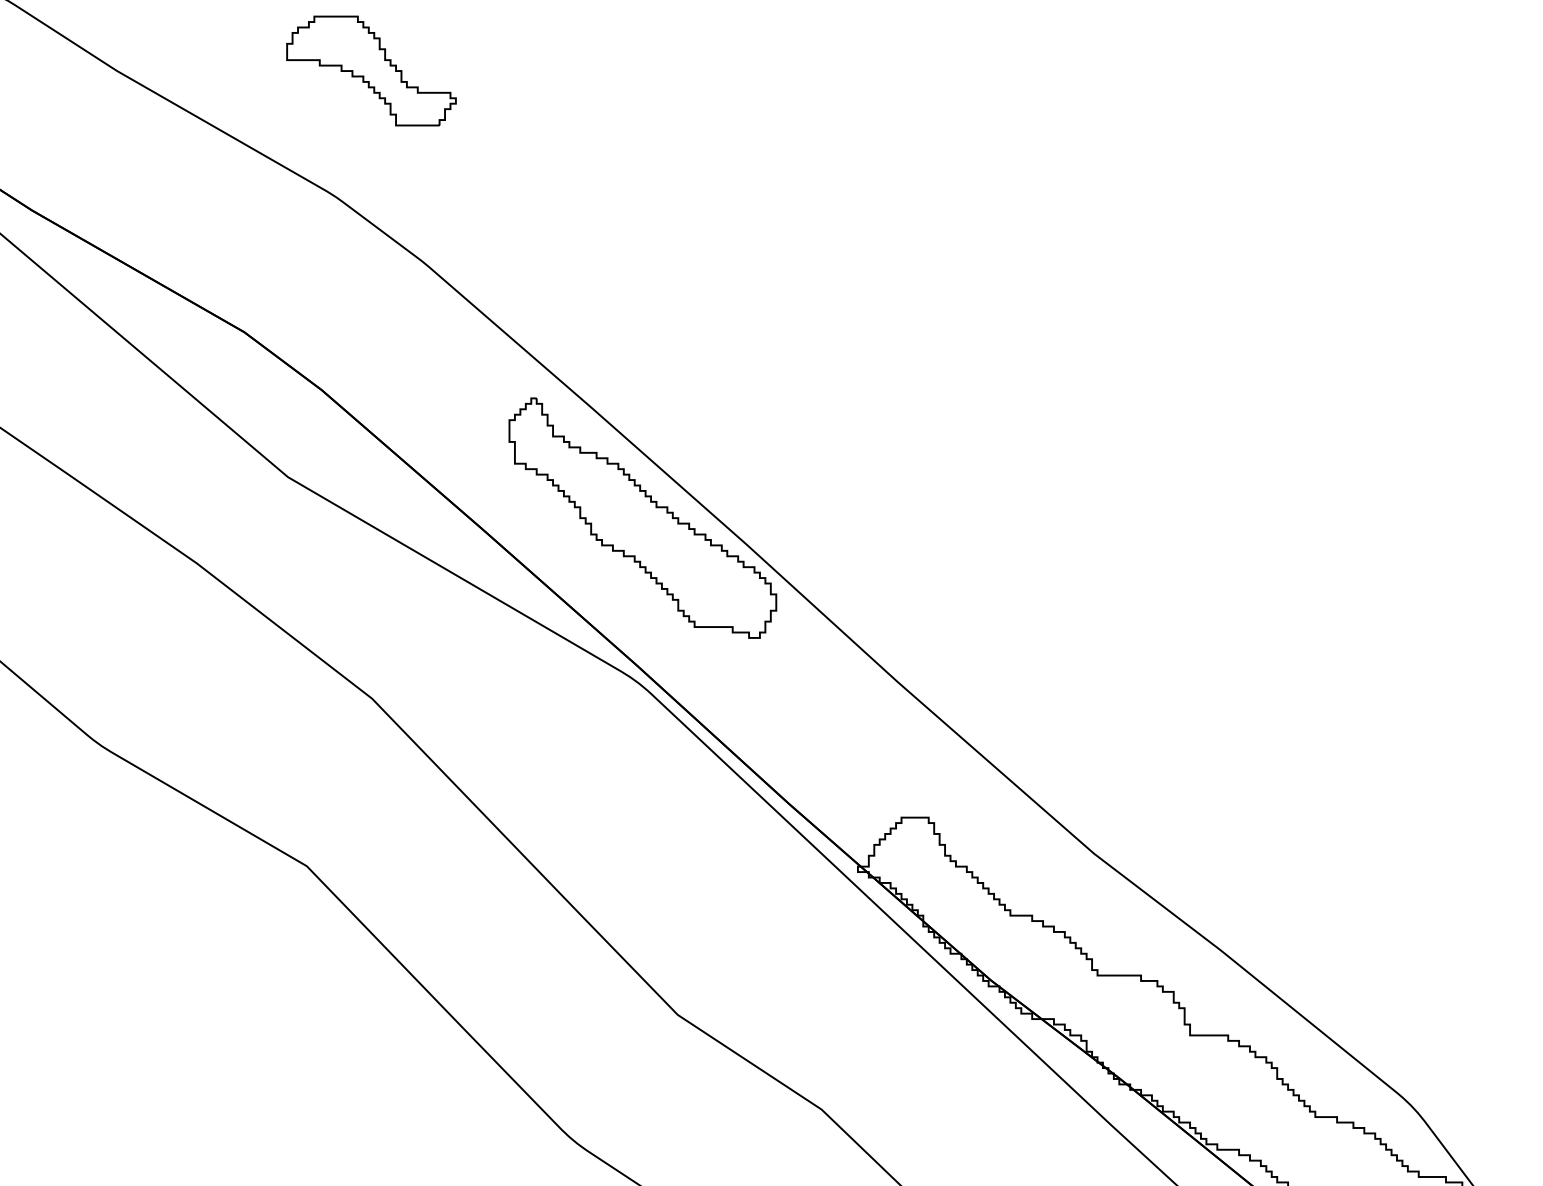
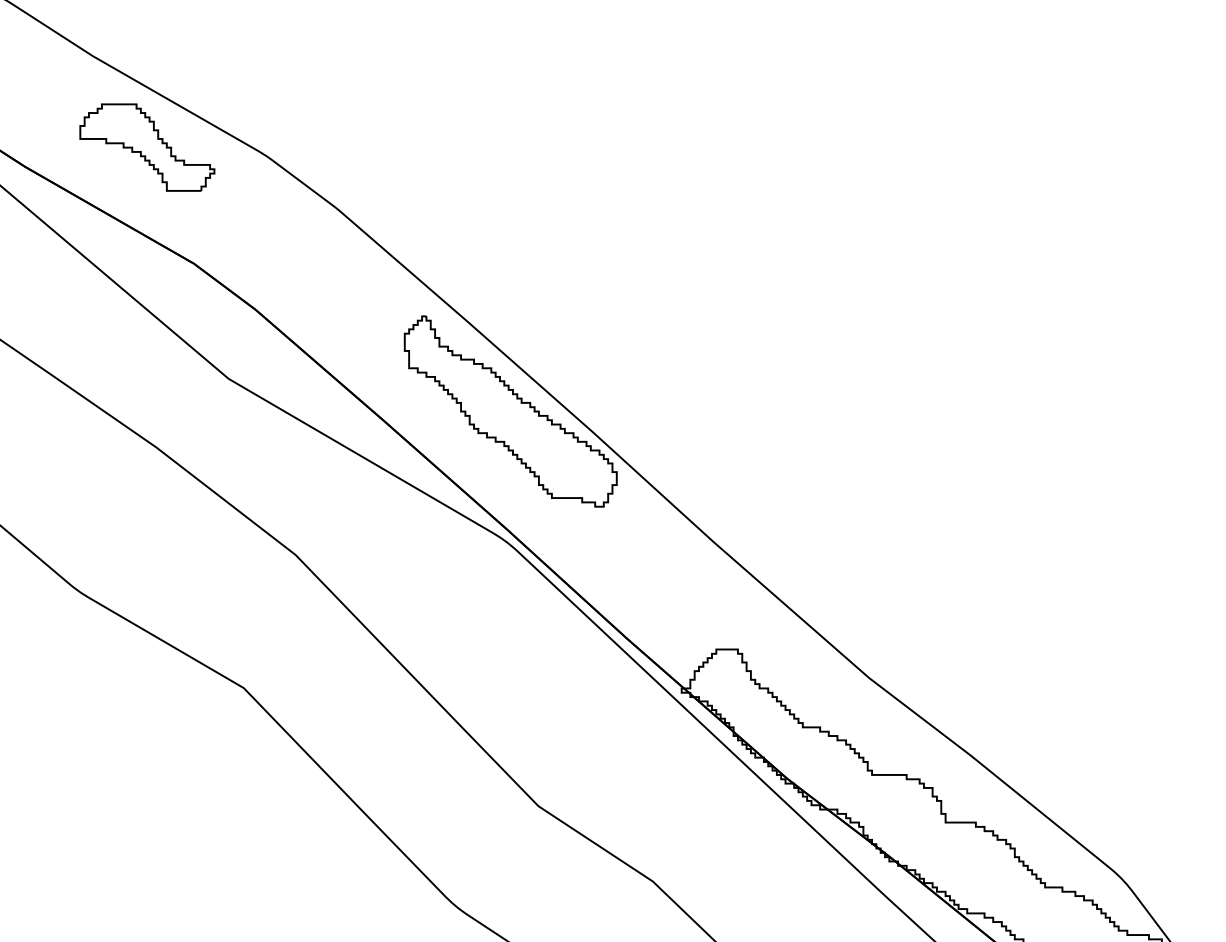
part: (371, 70) -> (147, 147), moved

